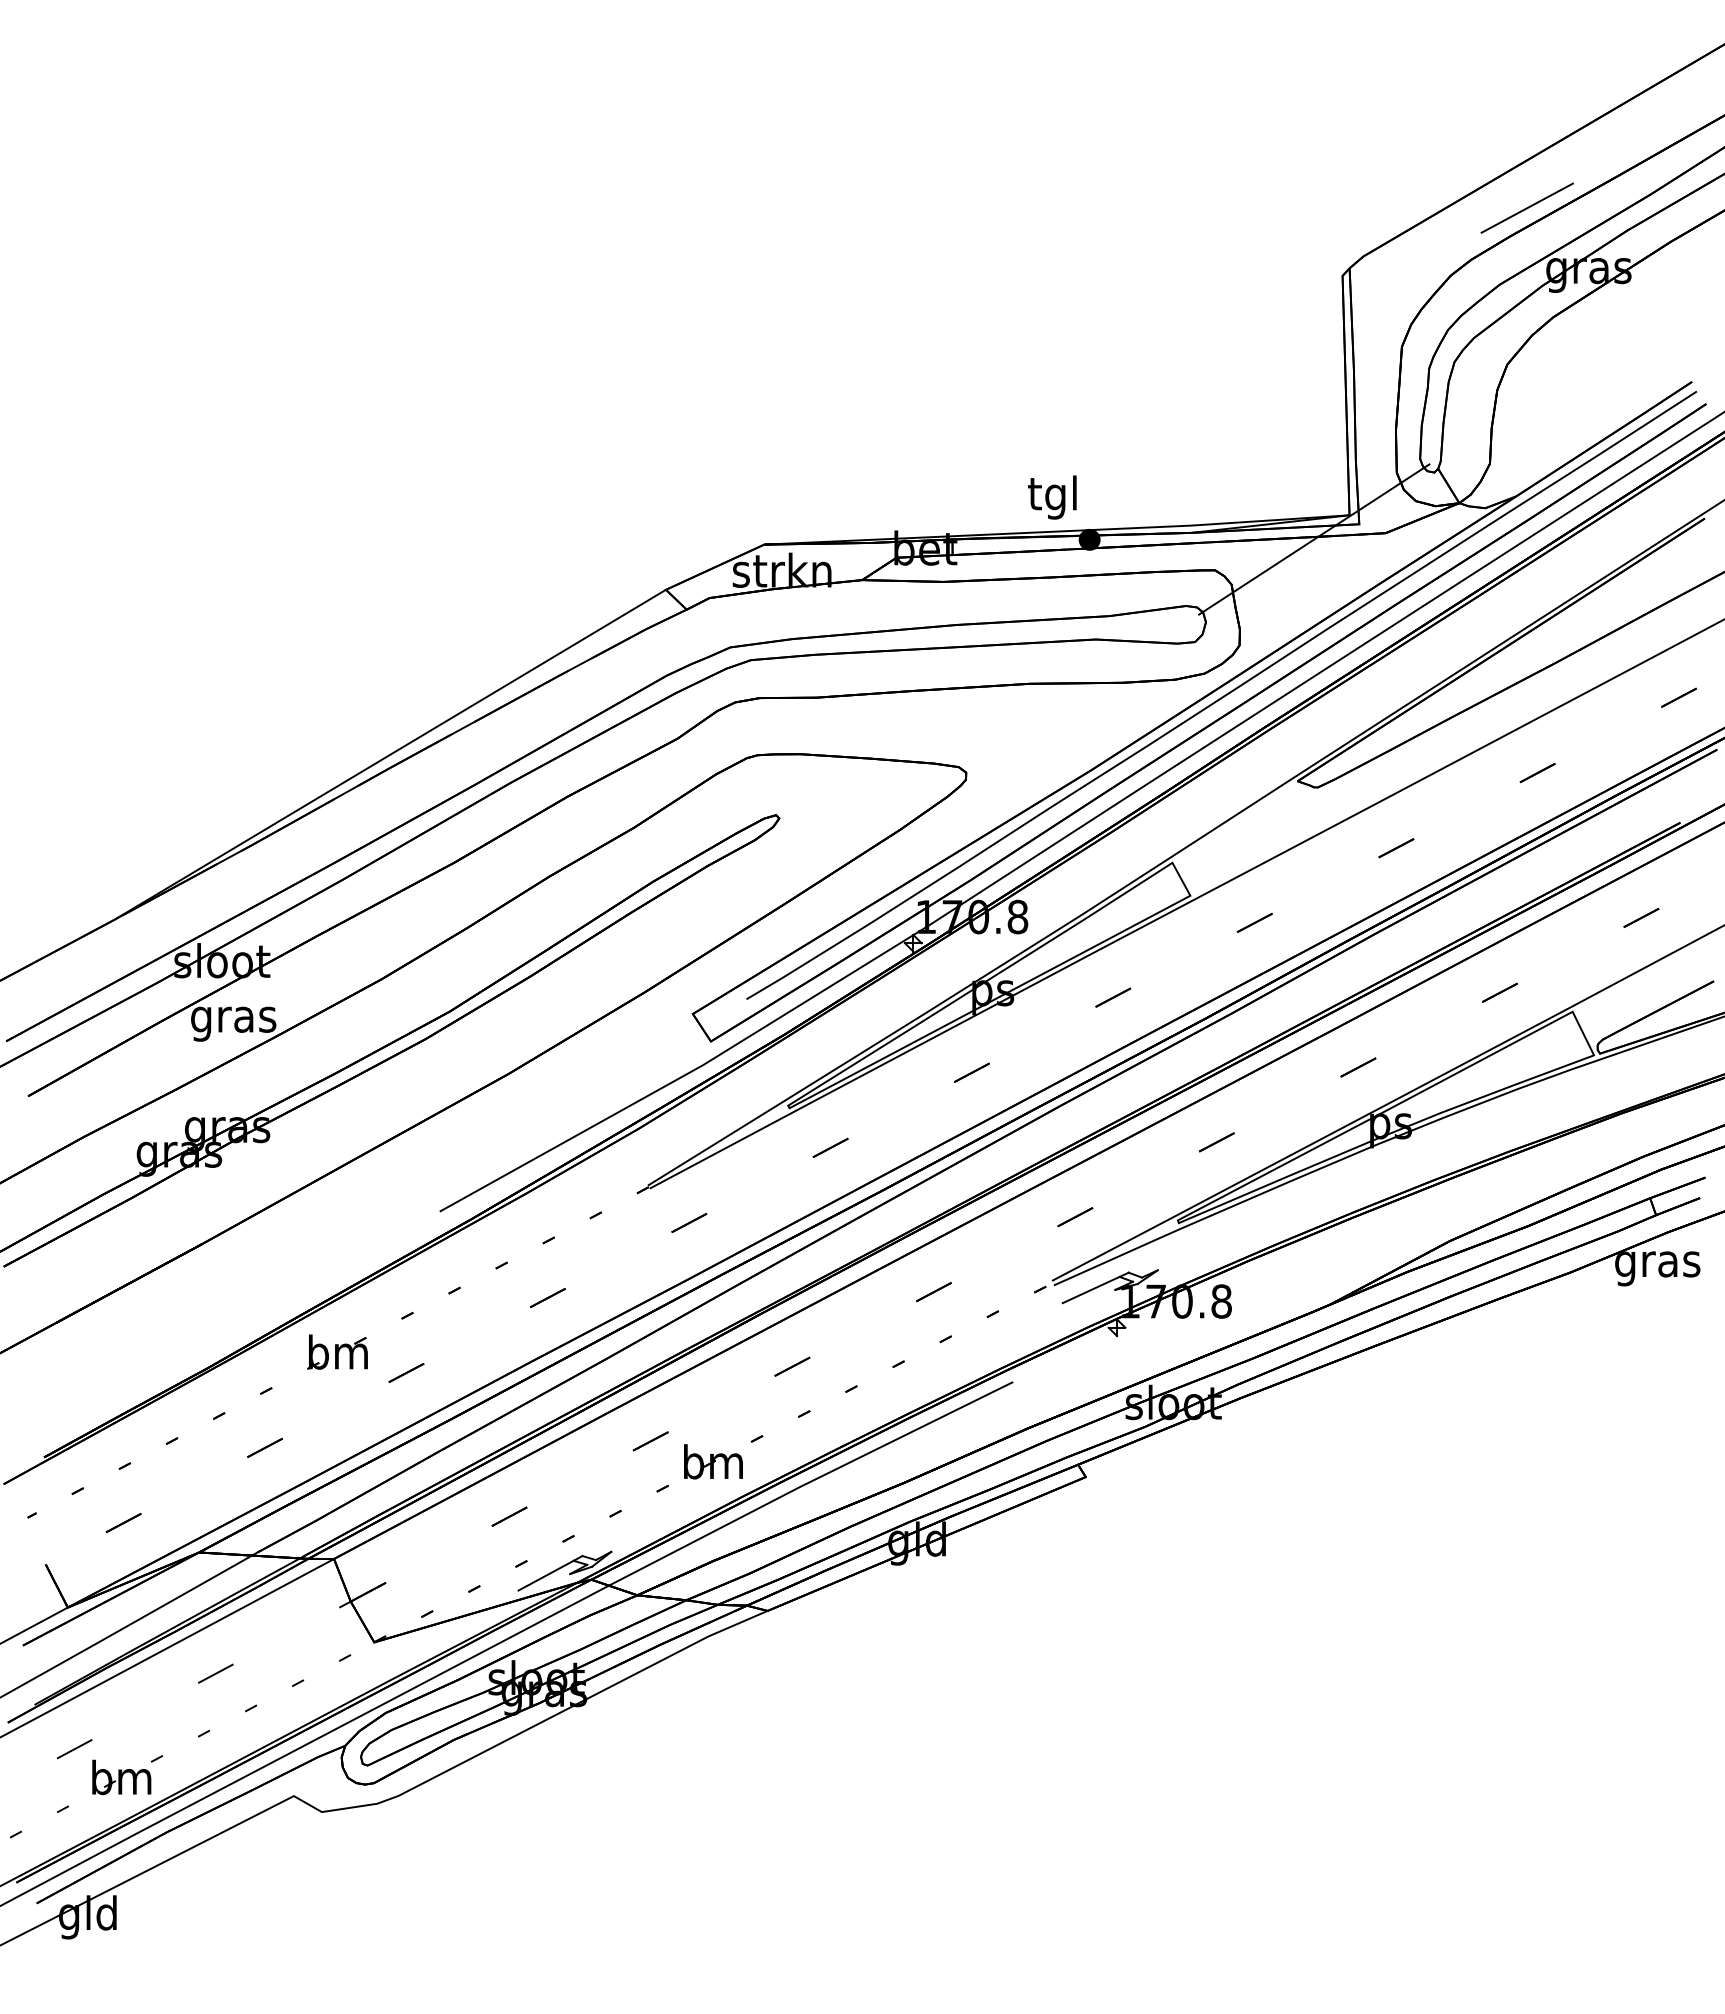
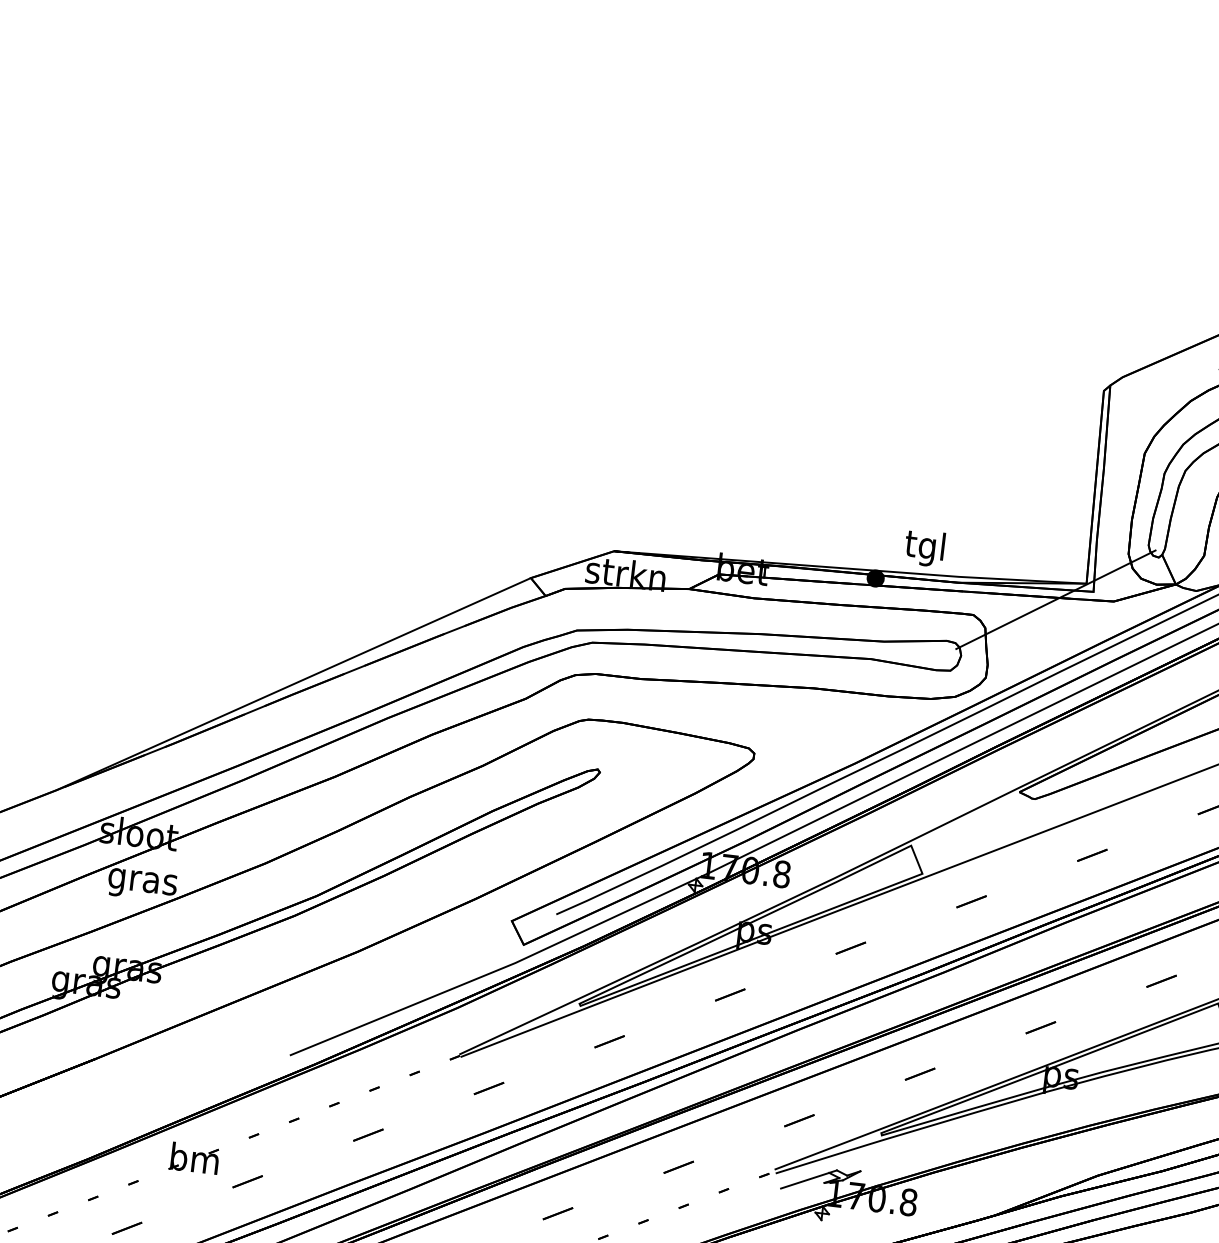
text: (1052, 497) -> (924, 548), moved

